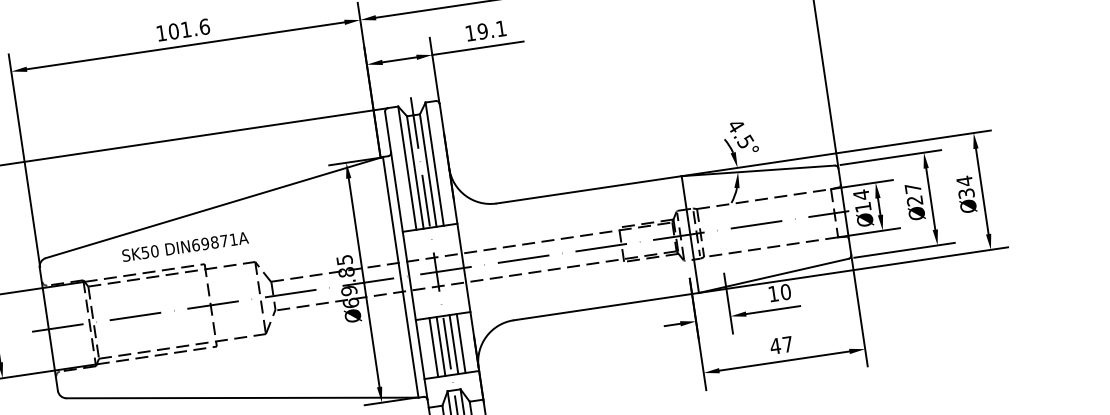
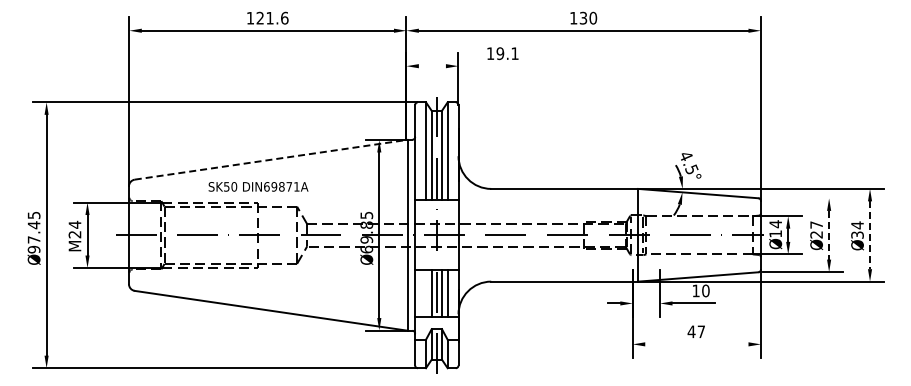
text: (173, 30) -> (260, 17), 101.6 -> 121.6
line: (477, 48) -> (494, 66), removed
line: (398, 60) -> (431, 66), removed
line: (890, 157) -> (802, 198), removed
line: (982, 191) -> (870, 235), solid -> dashed
line: (931, 199) -> (829, 235), solid -> dashed
line: (215, 207) -> (272, 159), solid -> dashed
text: (185, 246) -> (258, 186), moved
line: (433, 347) -> (425, 293), removed
line: (784, 361) -> (696, 344), removed

